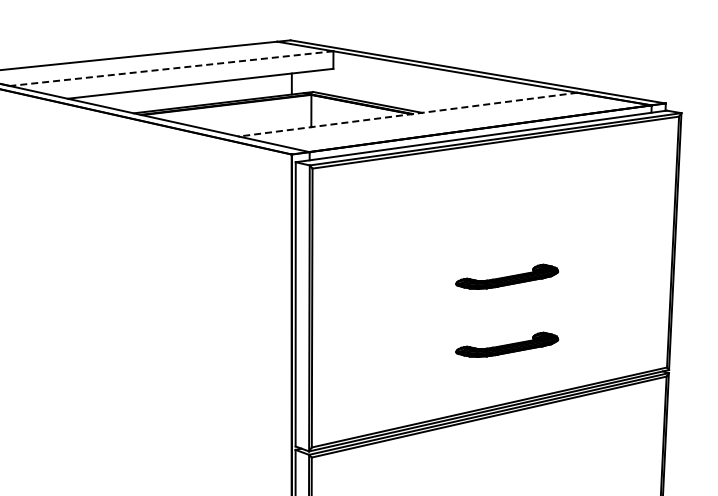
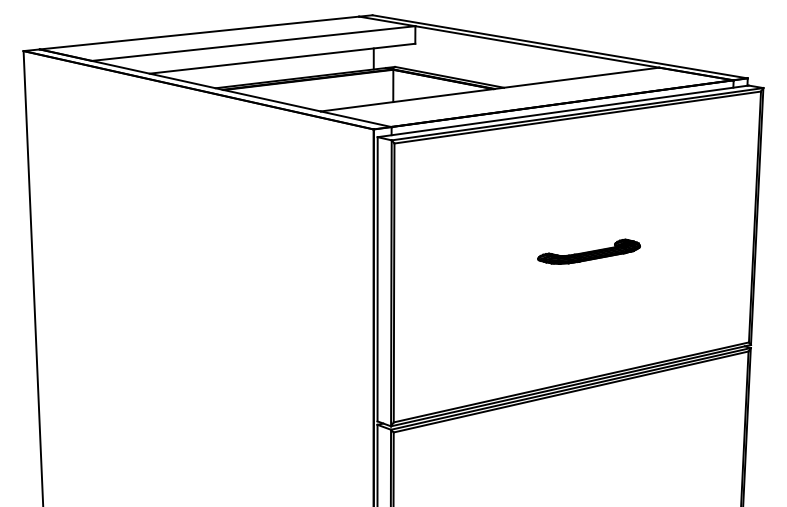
line: (171, 68) -> (253, 43), dashed -> solid
line: (408, 114) -> (490, 89), dashed -> solid
part: (506, 344) -> (588, 319), removed

